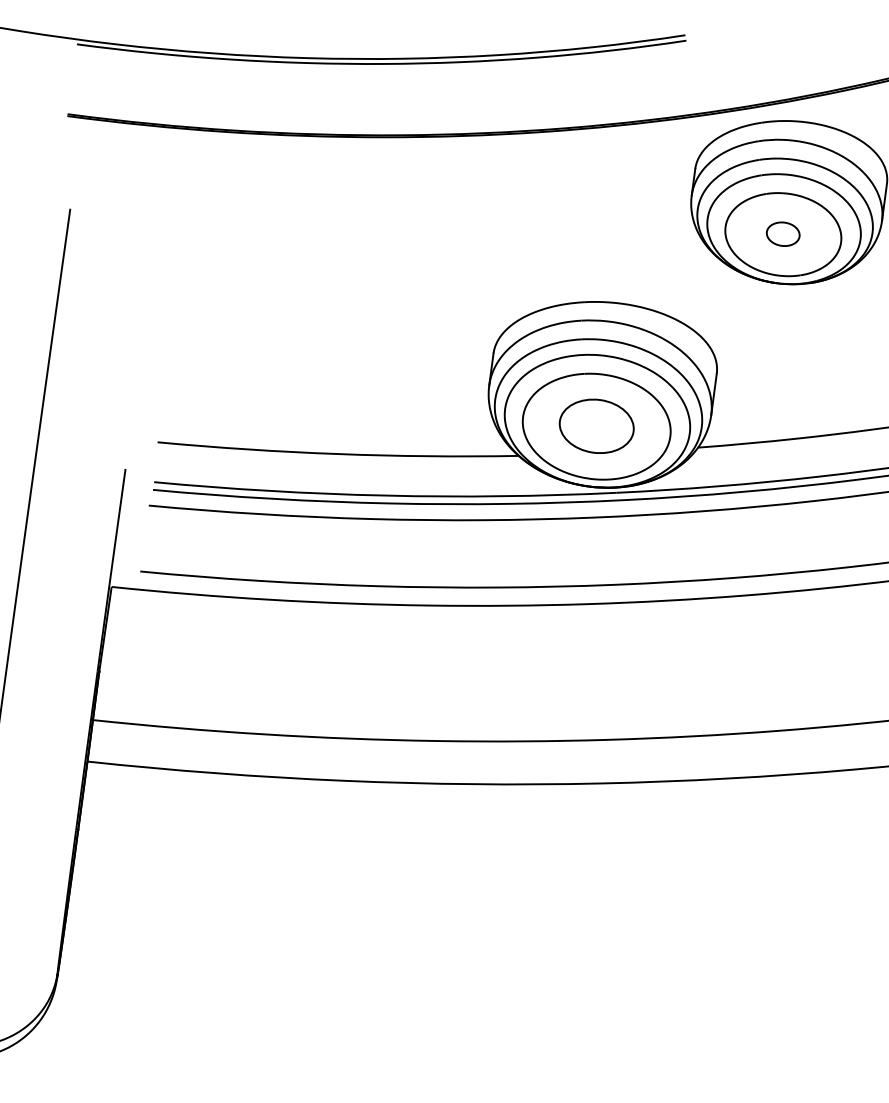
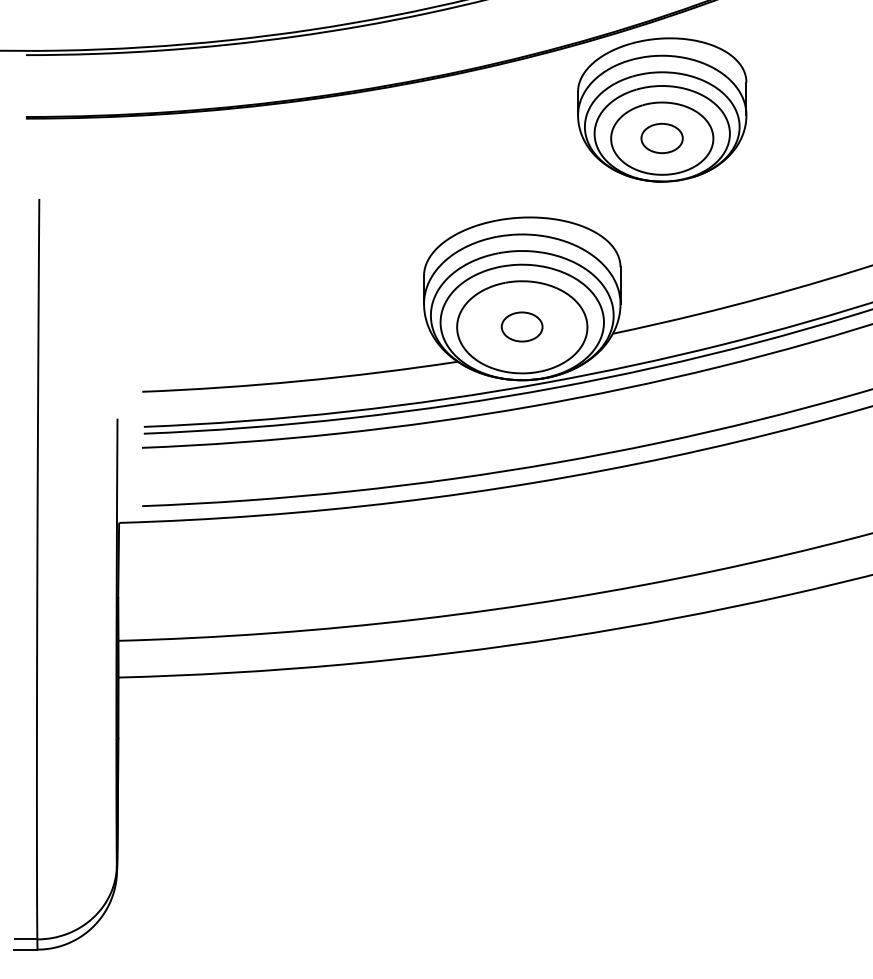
part: (782, 233) -> (661, 137), size x1.43
part: (595, 425) -> (521, 326), size x0.62

